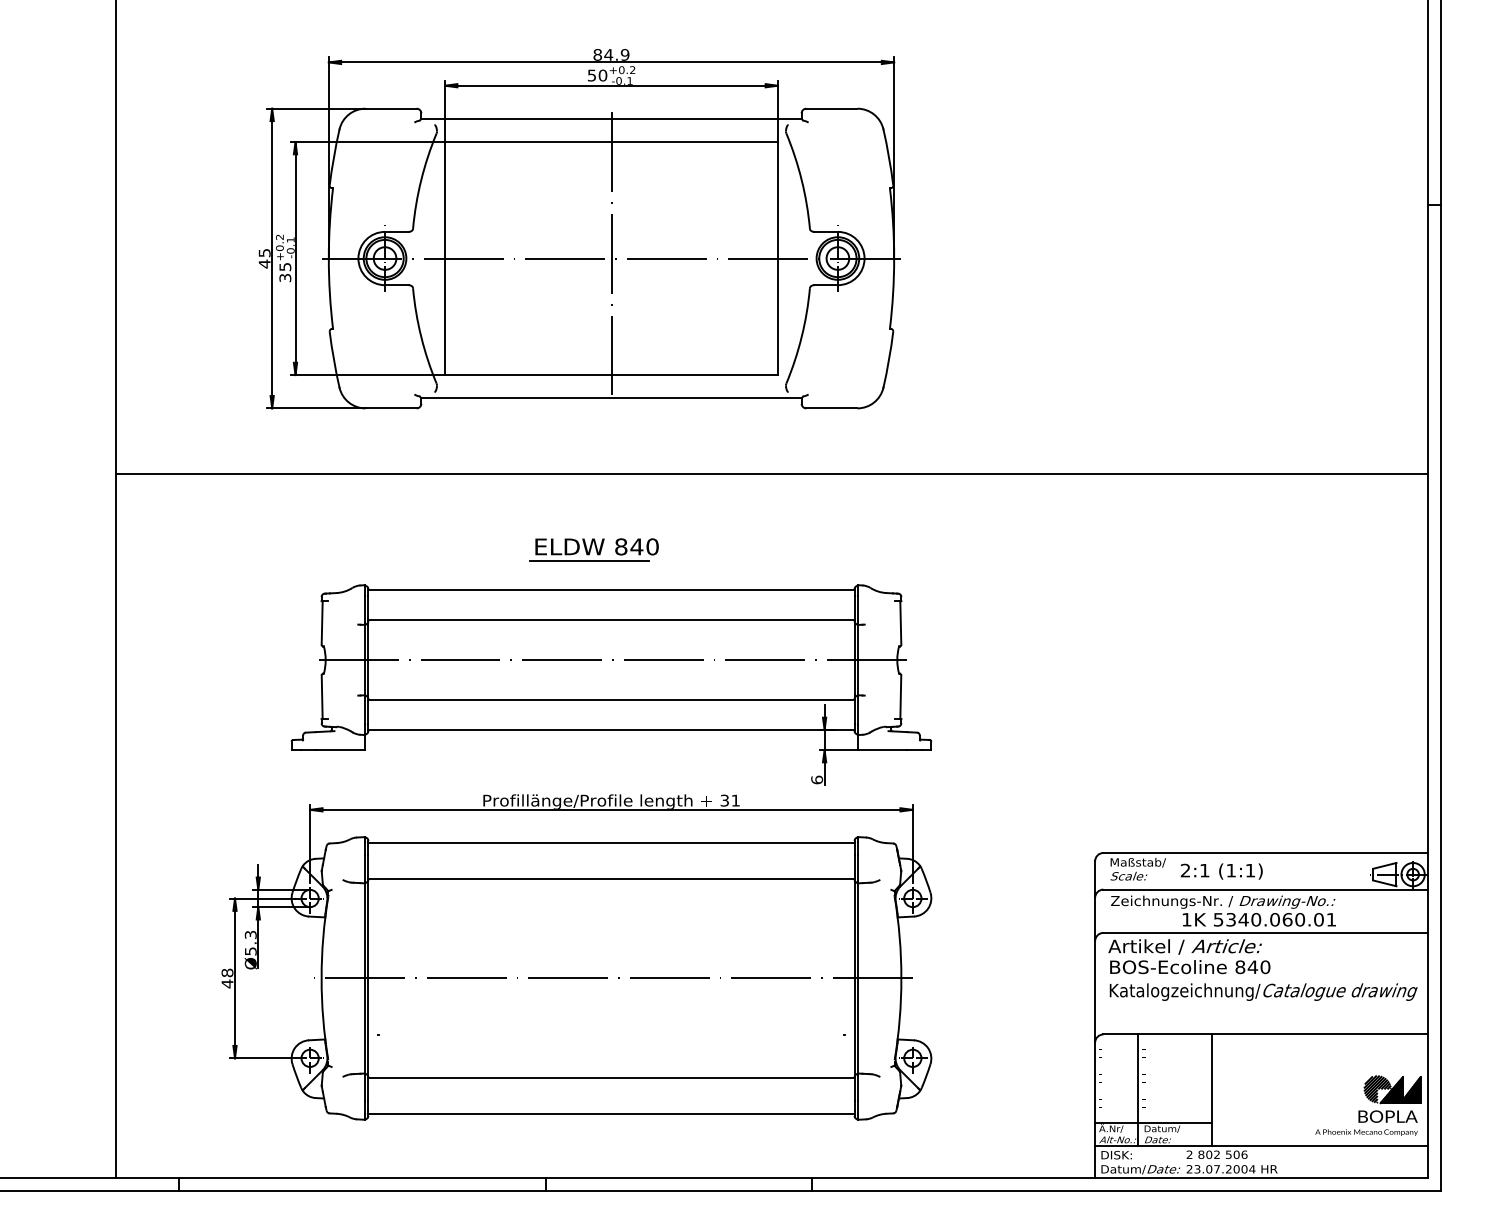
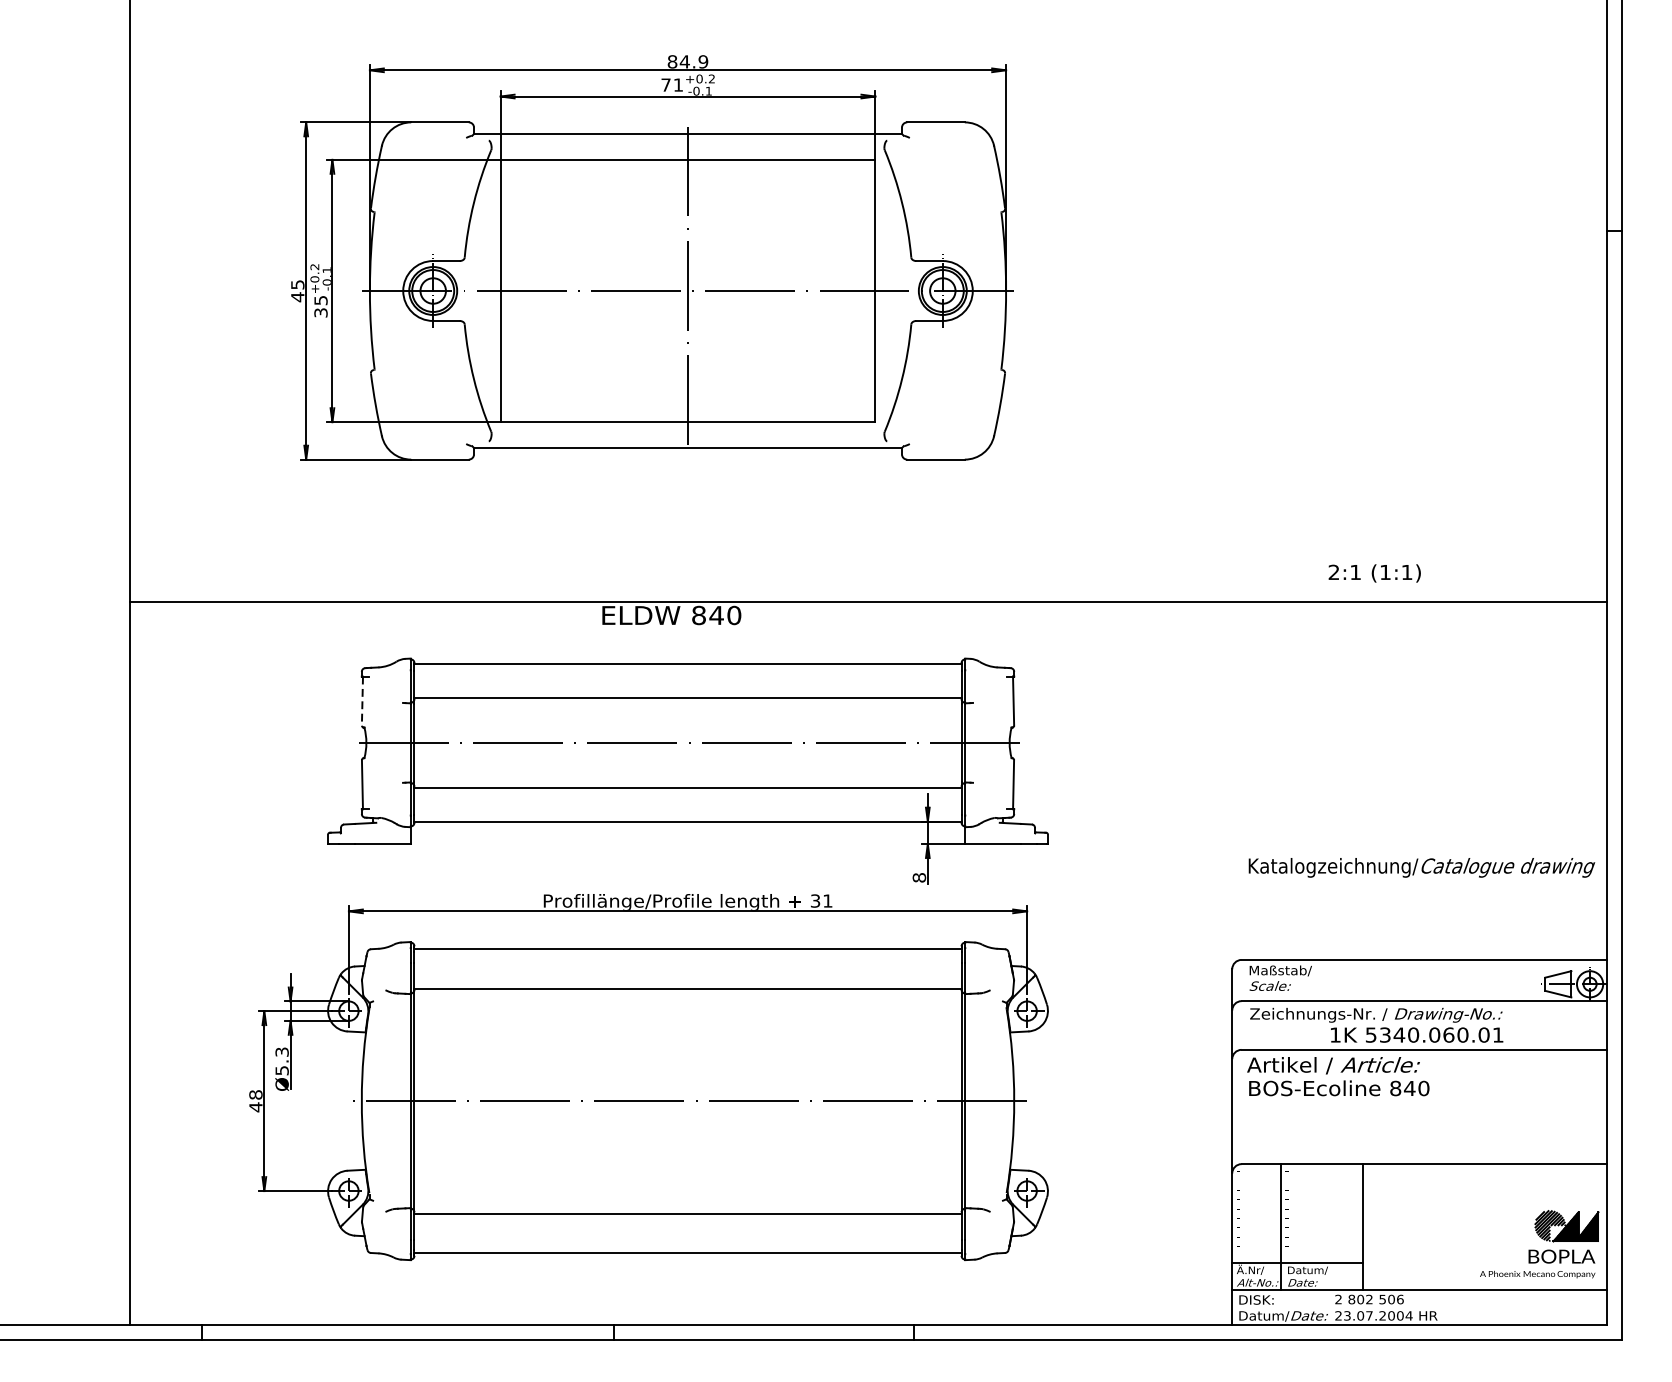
text: (597, 75) -> (672, 85), 50 -> 71
line: (771, 474) -> (868, 602), moved
line: (589, 561) -> (663, 631), removed
line: (322, 623) -> (362, 701), solid -> dashed
text: (816, 779) -> (918, 877), 6 -> 8
text: (1221, 871) -> (1374, 573), moved
text: (1263, 991) -> (1421, 867), moved

